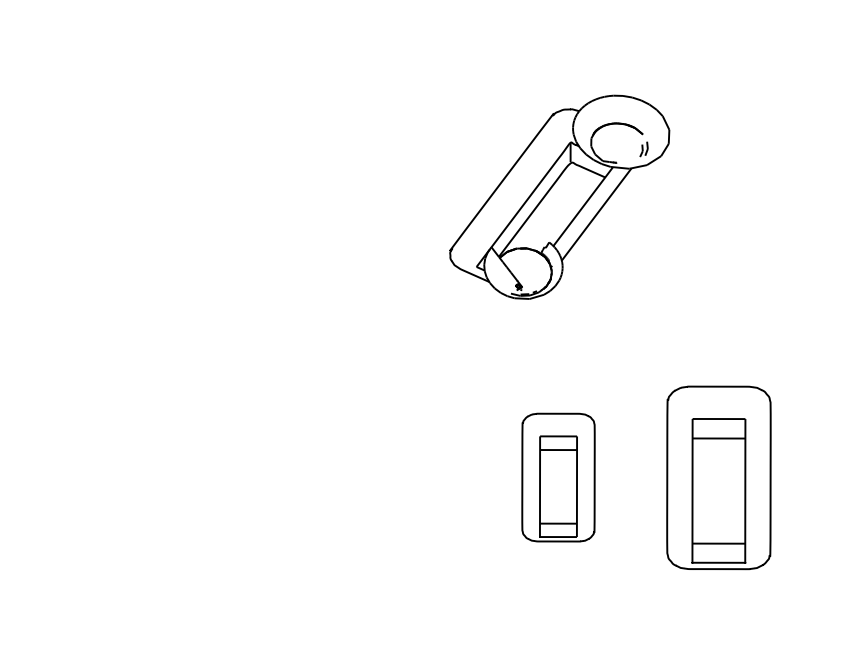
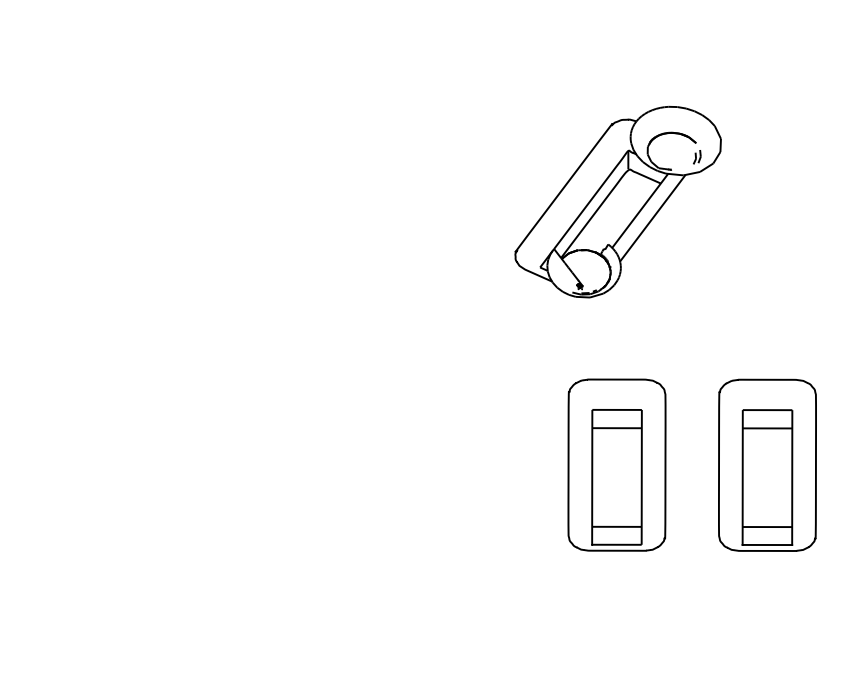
part: (557, 476) -> (616, 464), size x1.43

